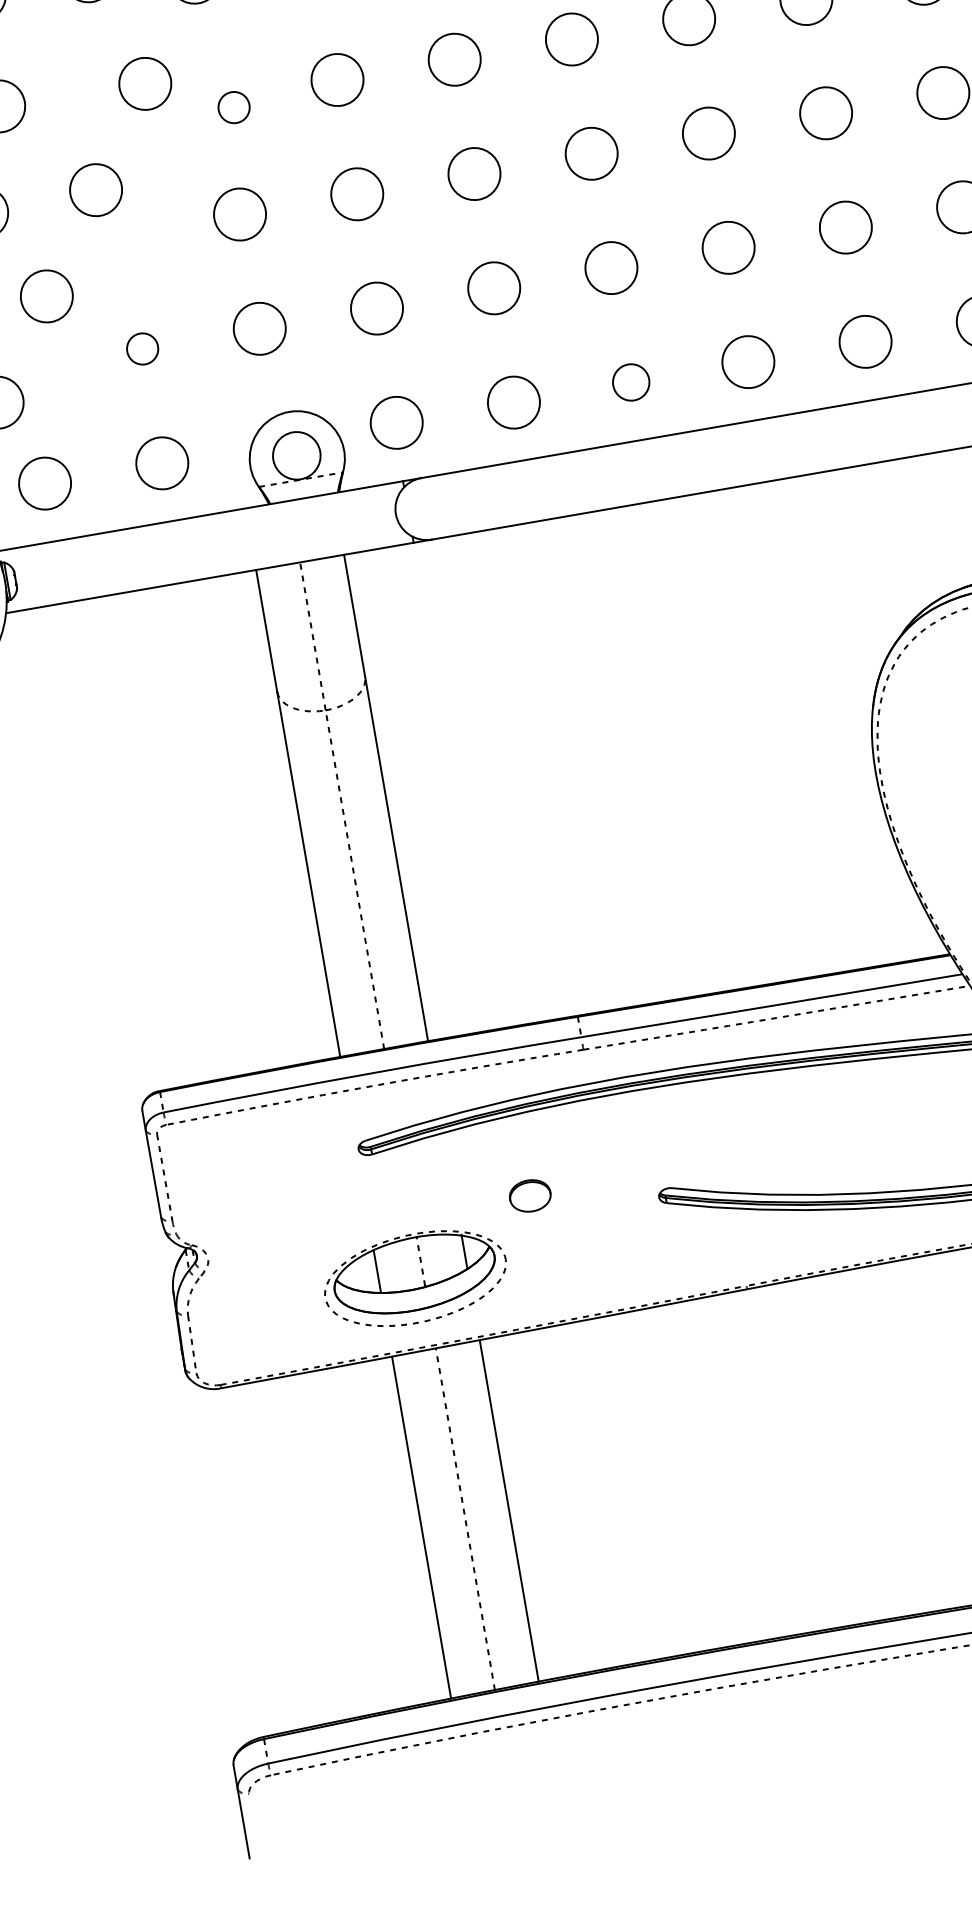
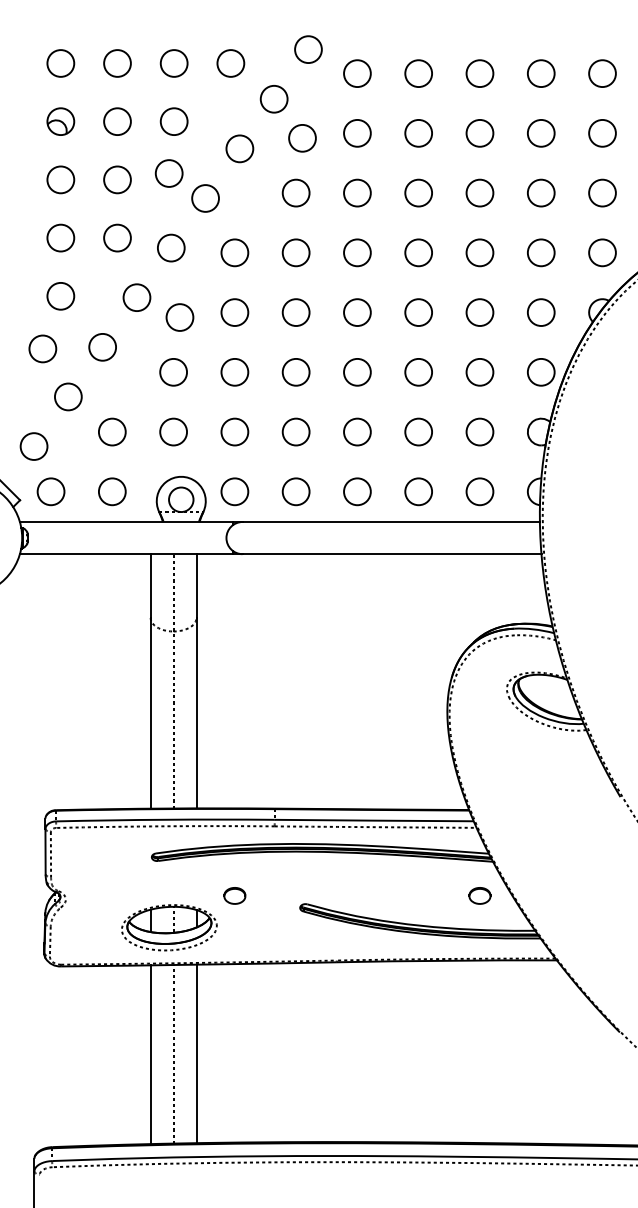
circle: (233, 107) -> (179, 317), size x1.67
circle: (142, 347) -> (112, 431), size x1.67
circle: (631, 381) -> (357, 491), size x1.43

